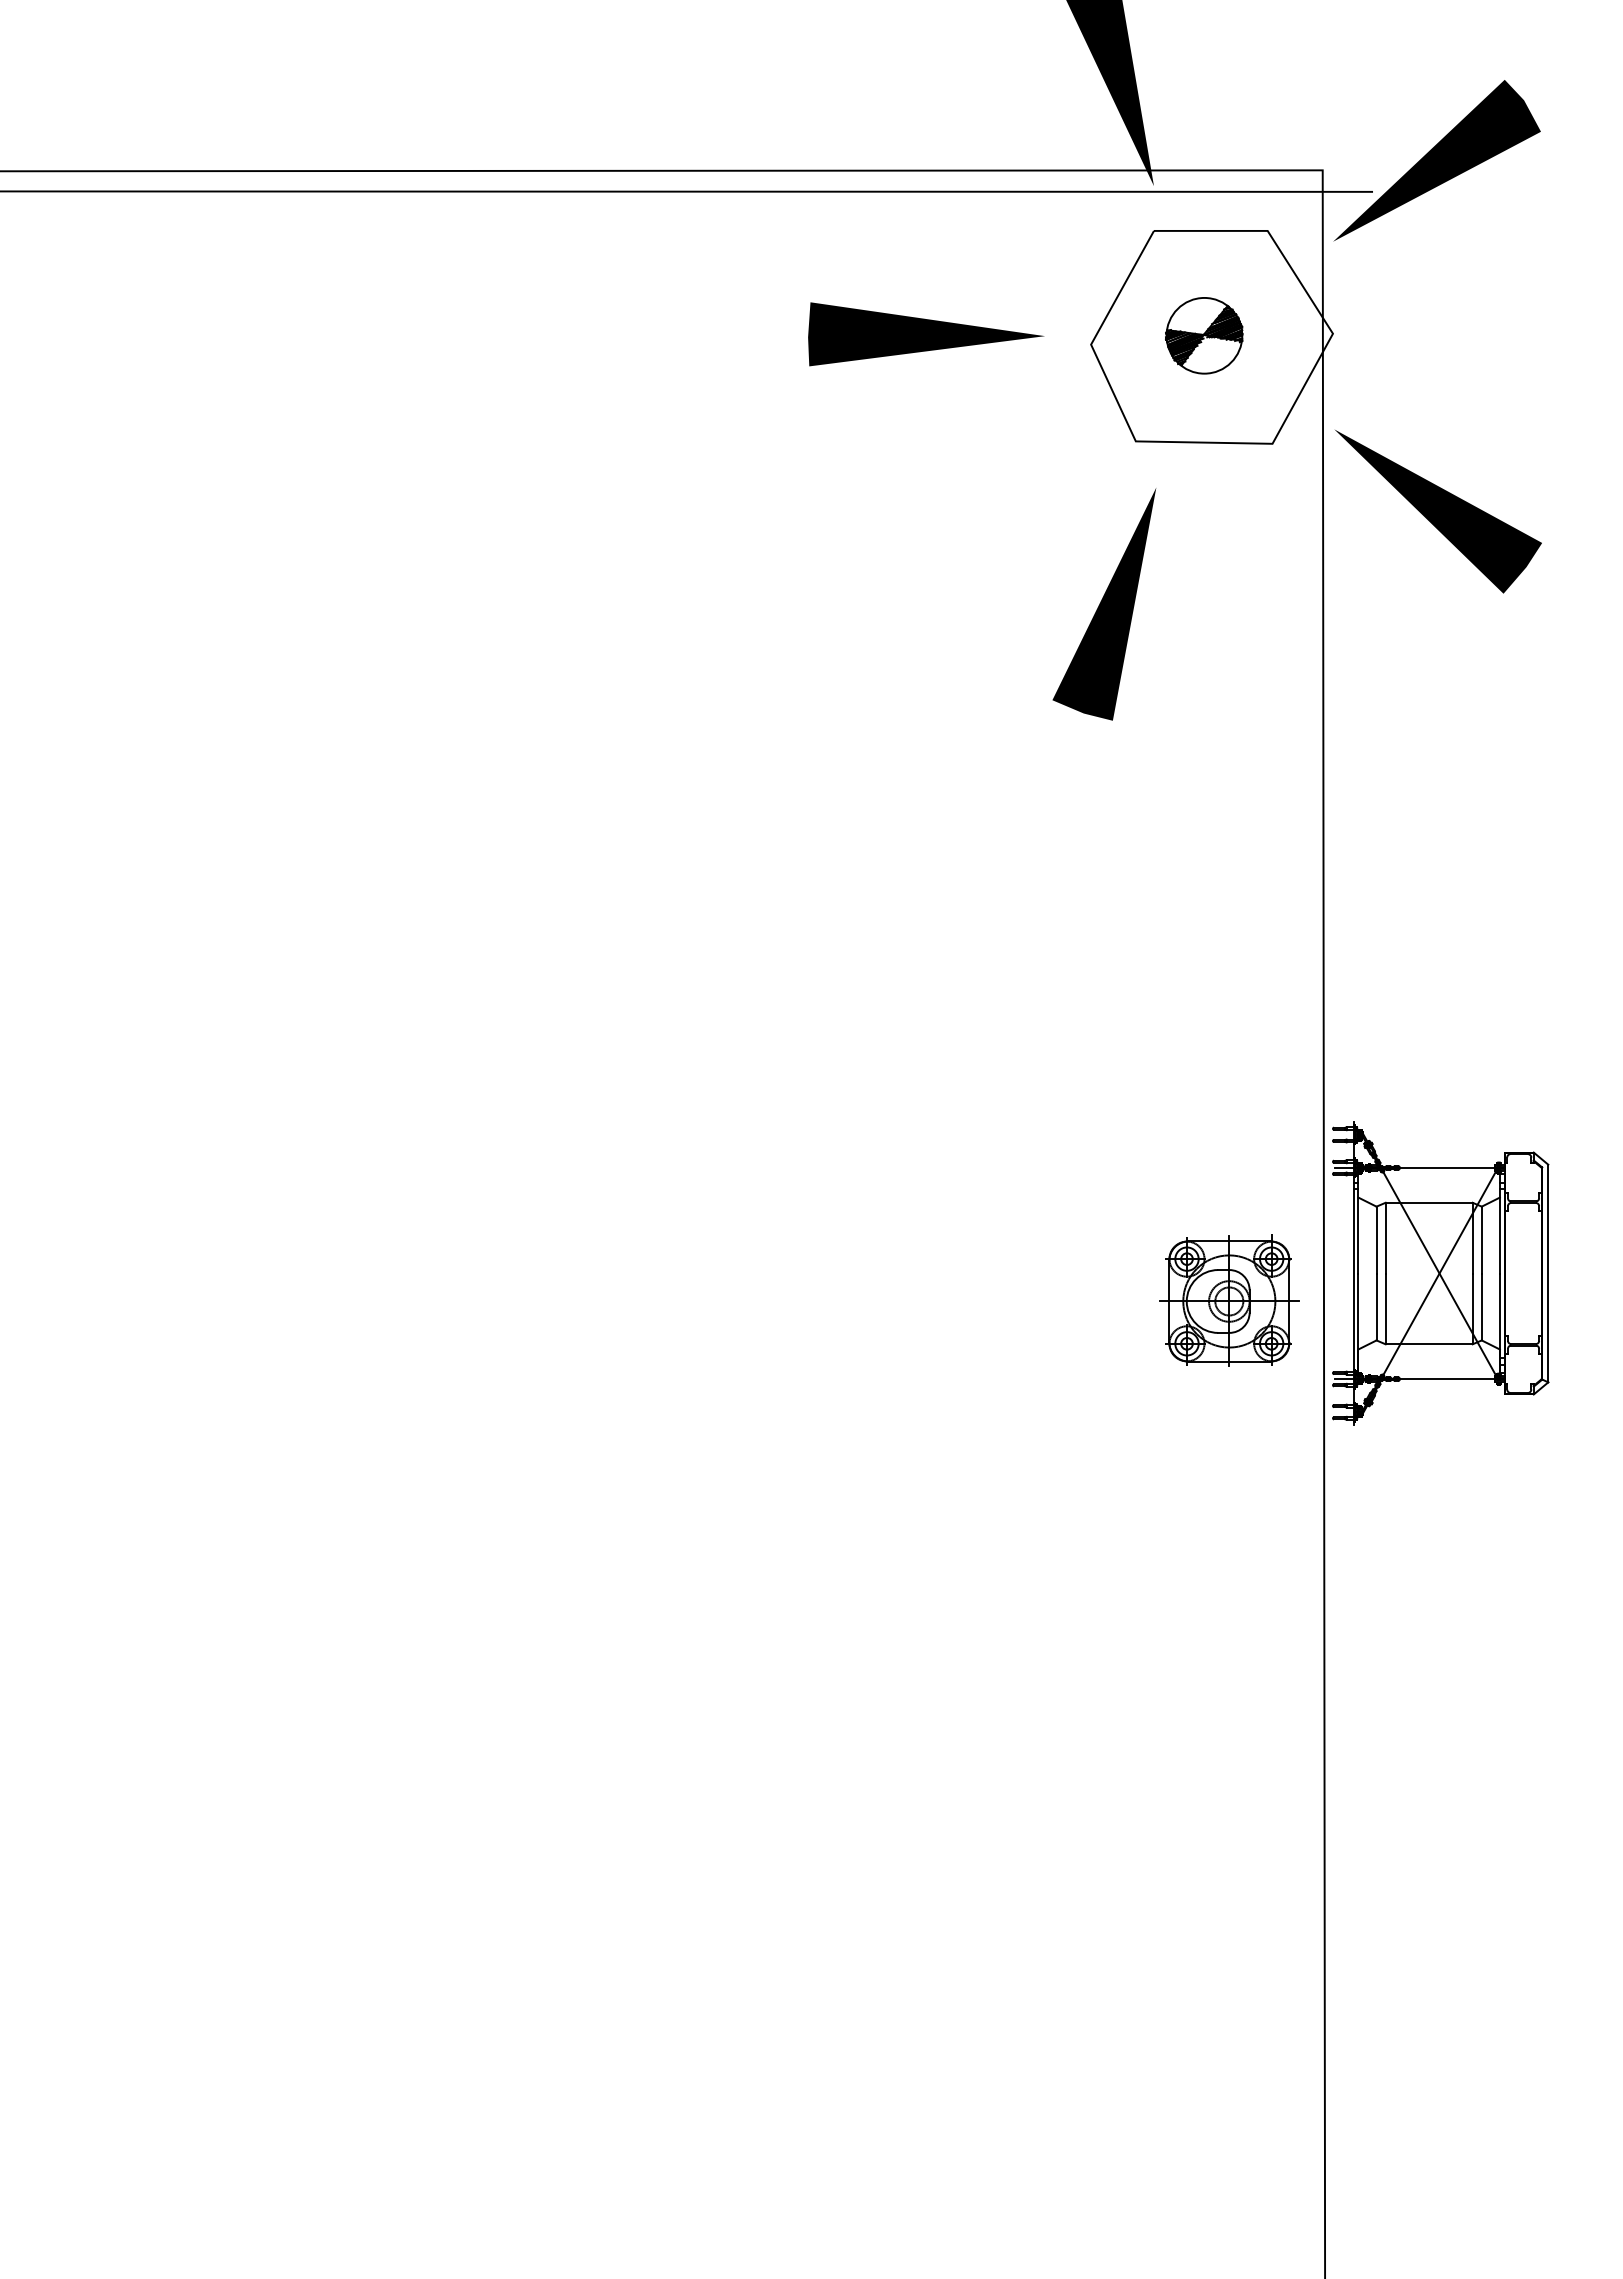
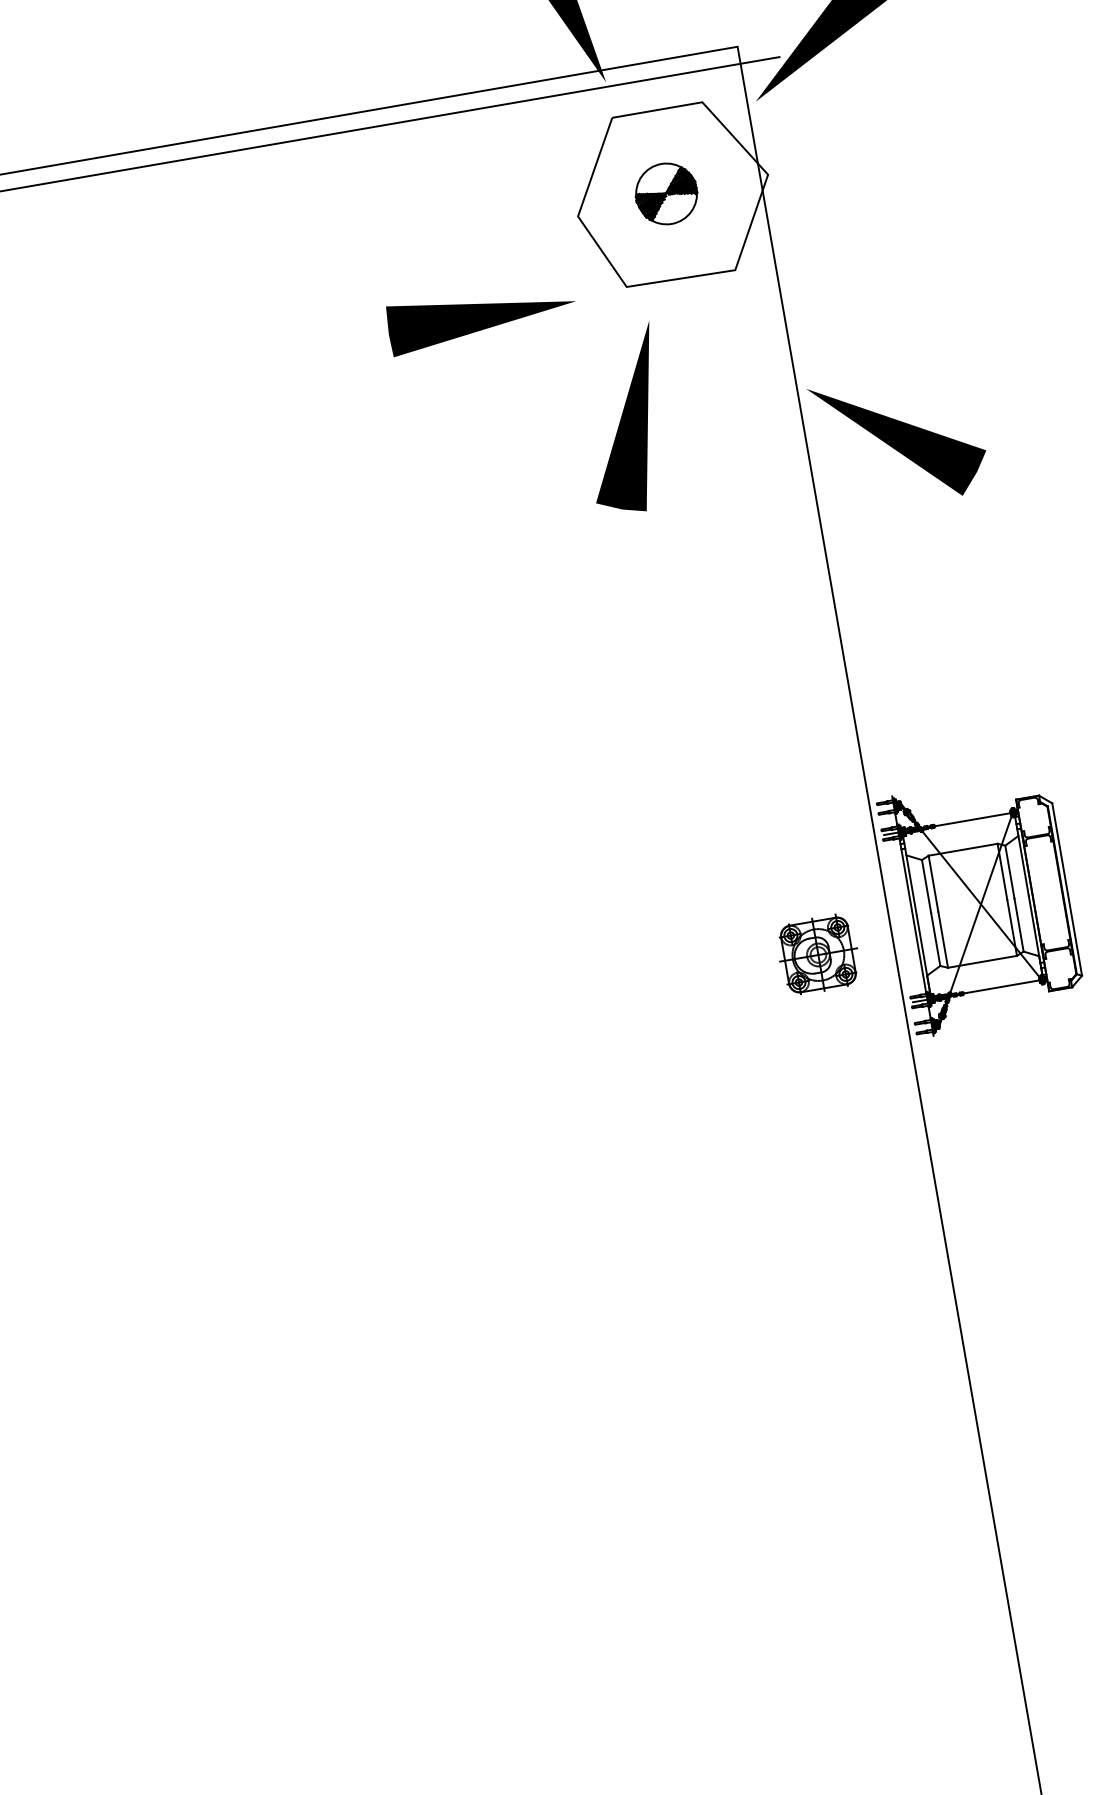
part: (926, 334) -> (482, 316), moved
part: (1437, 511) -> (899, 439), moved
part: (1229, 1300) -> (818, 954), size x0.7

